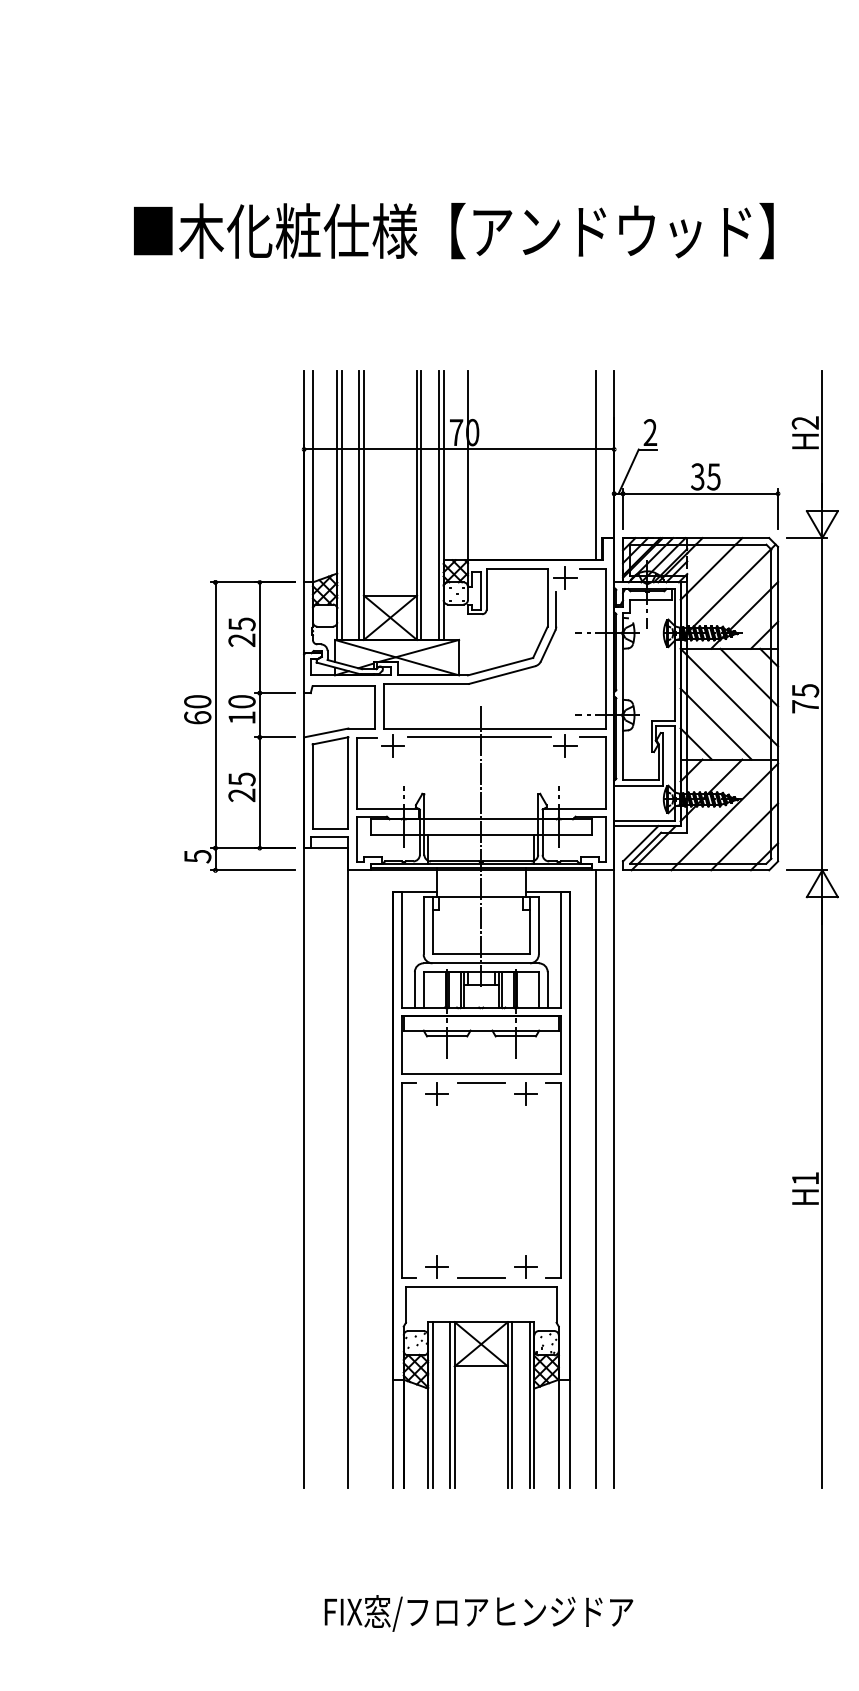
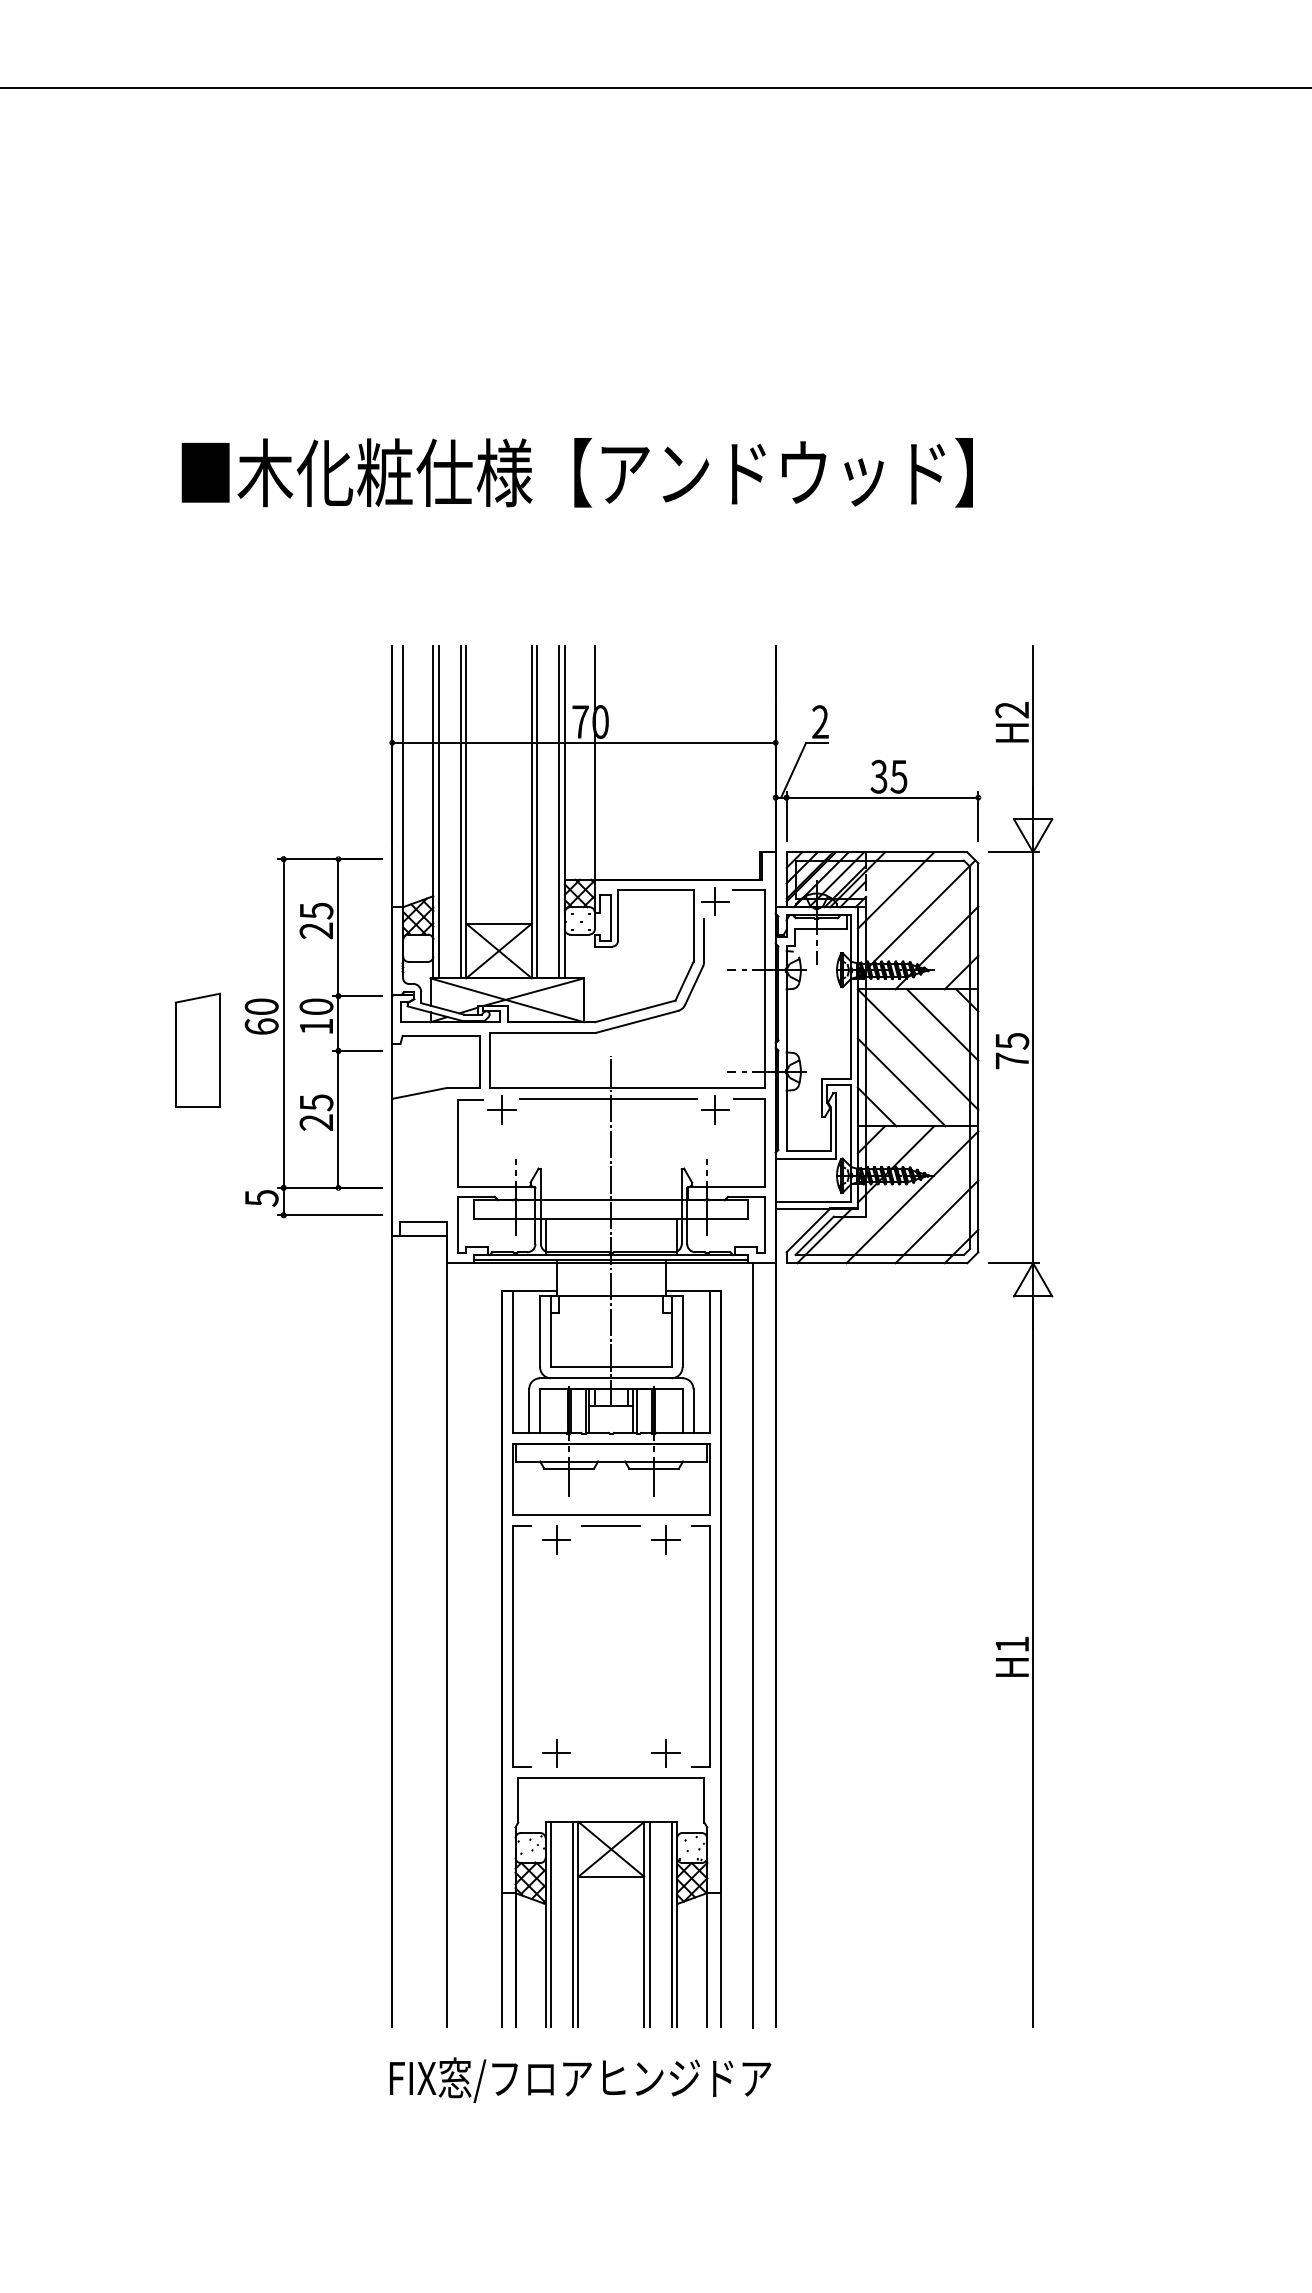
line: (595, 465) -> (752, 762), removed
part: (239, 726) -> (313, 1037), moved
part: (330, 782) -> (197, 1049), moved
line: (480, 1277) -> (610, 1766), removed
text: (478, 1612) -> (580, 2079), moved

